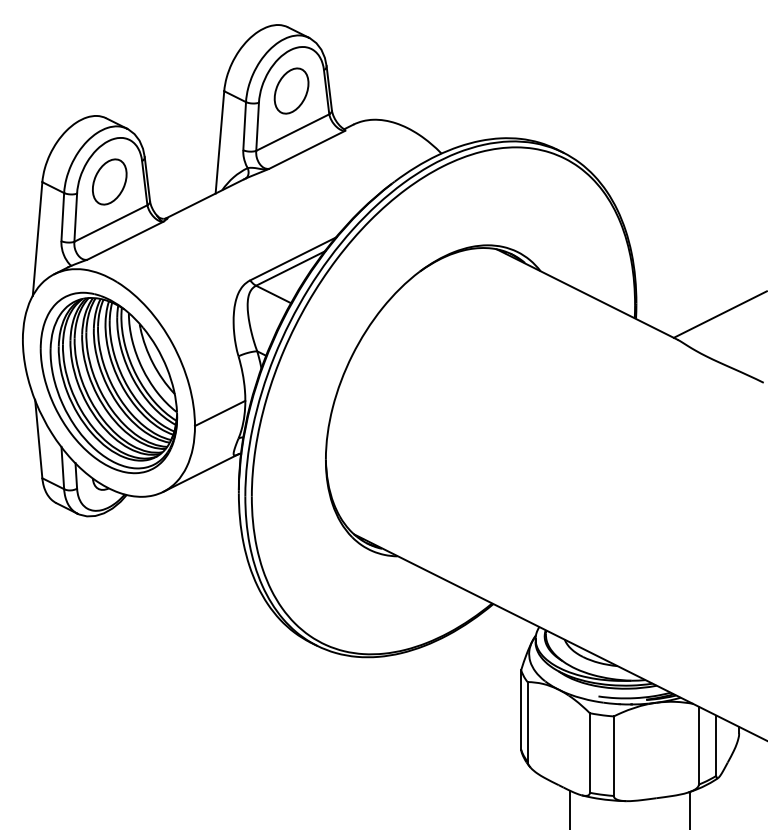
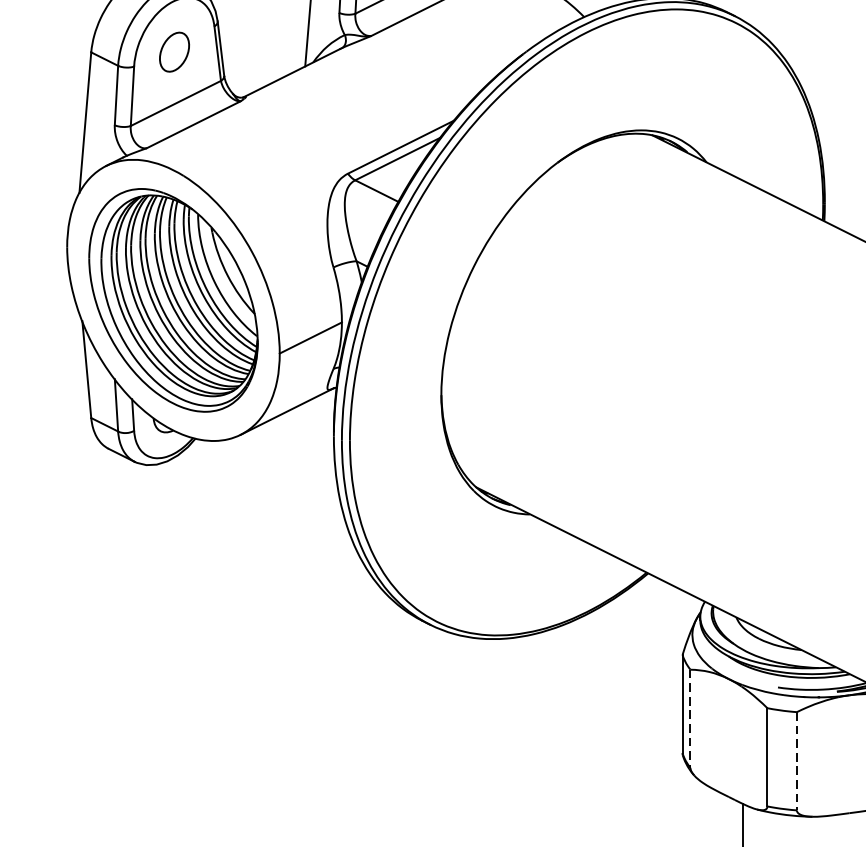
part: (109, 181) -> (174, 51), size x0.7
line: (527, 721) -> (690, 718), solid -> dashed
line: (613, 756) -> (796, 761), solid -> dashed

